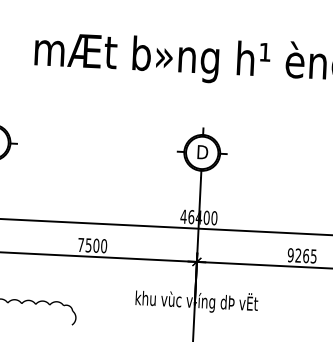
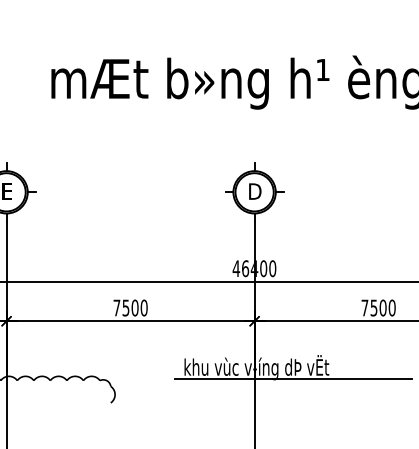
text: (302, 255) -> (378, 307), 9265 -> 7500
line: (226, 312) -> (292, 379), added

